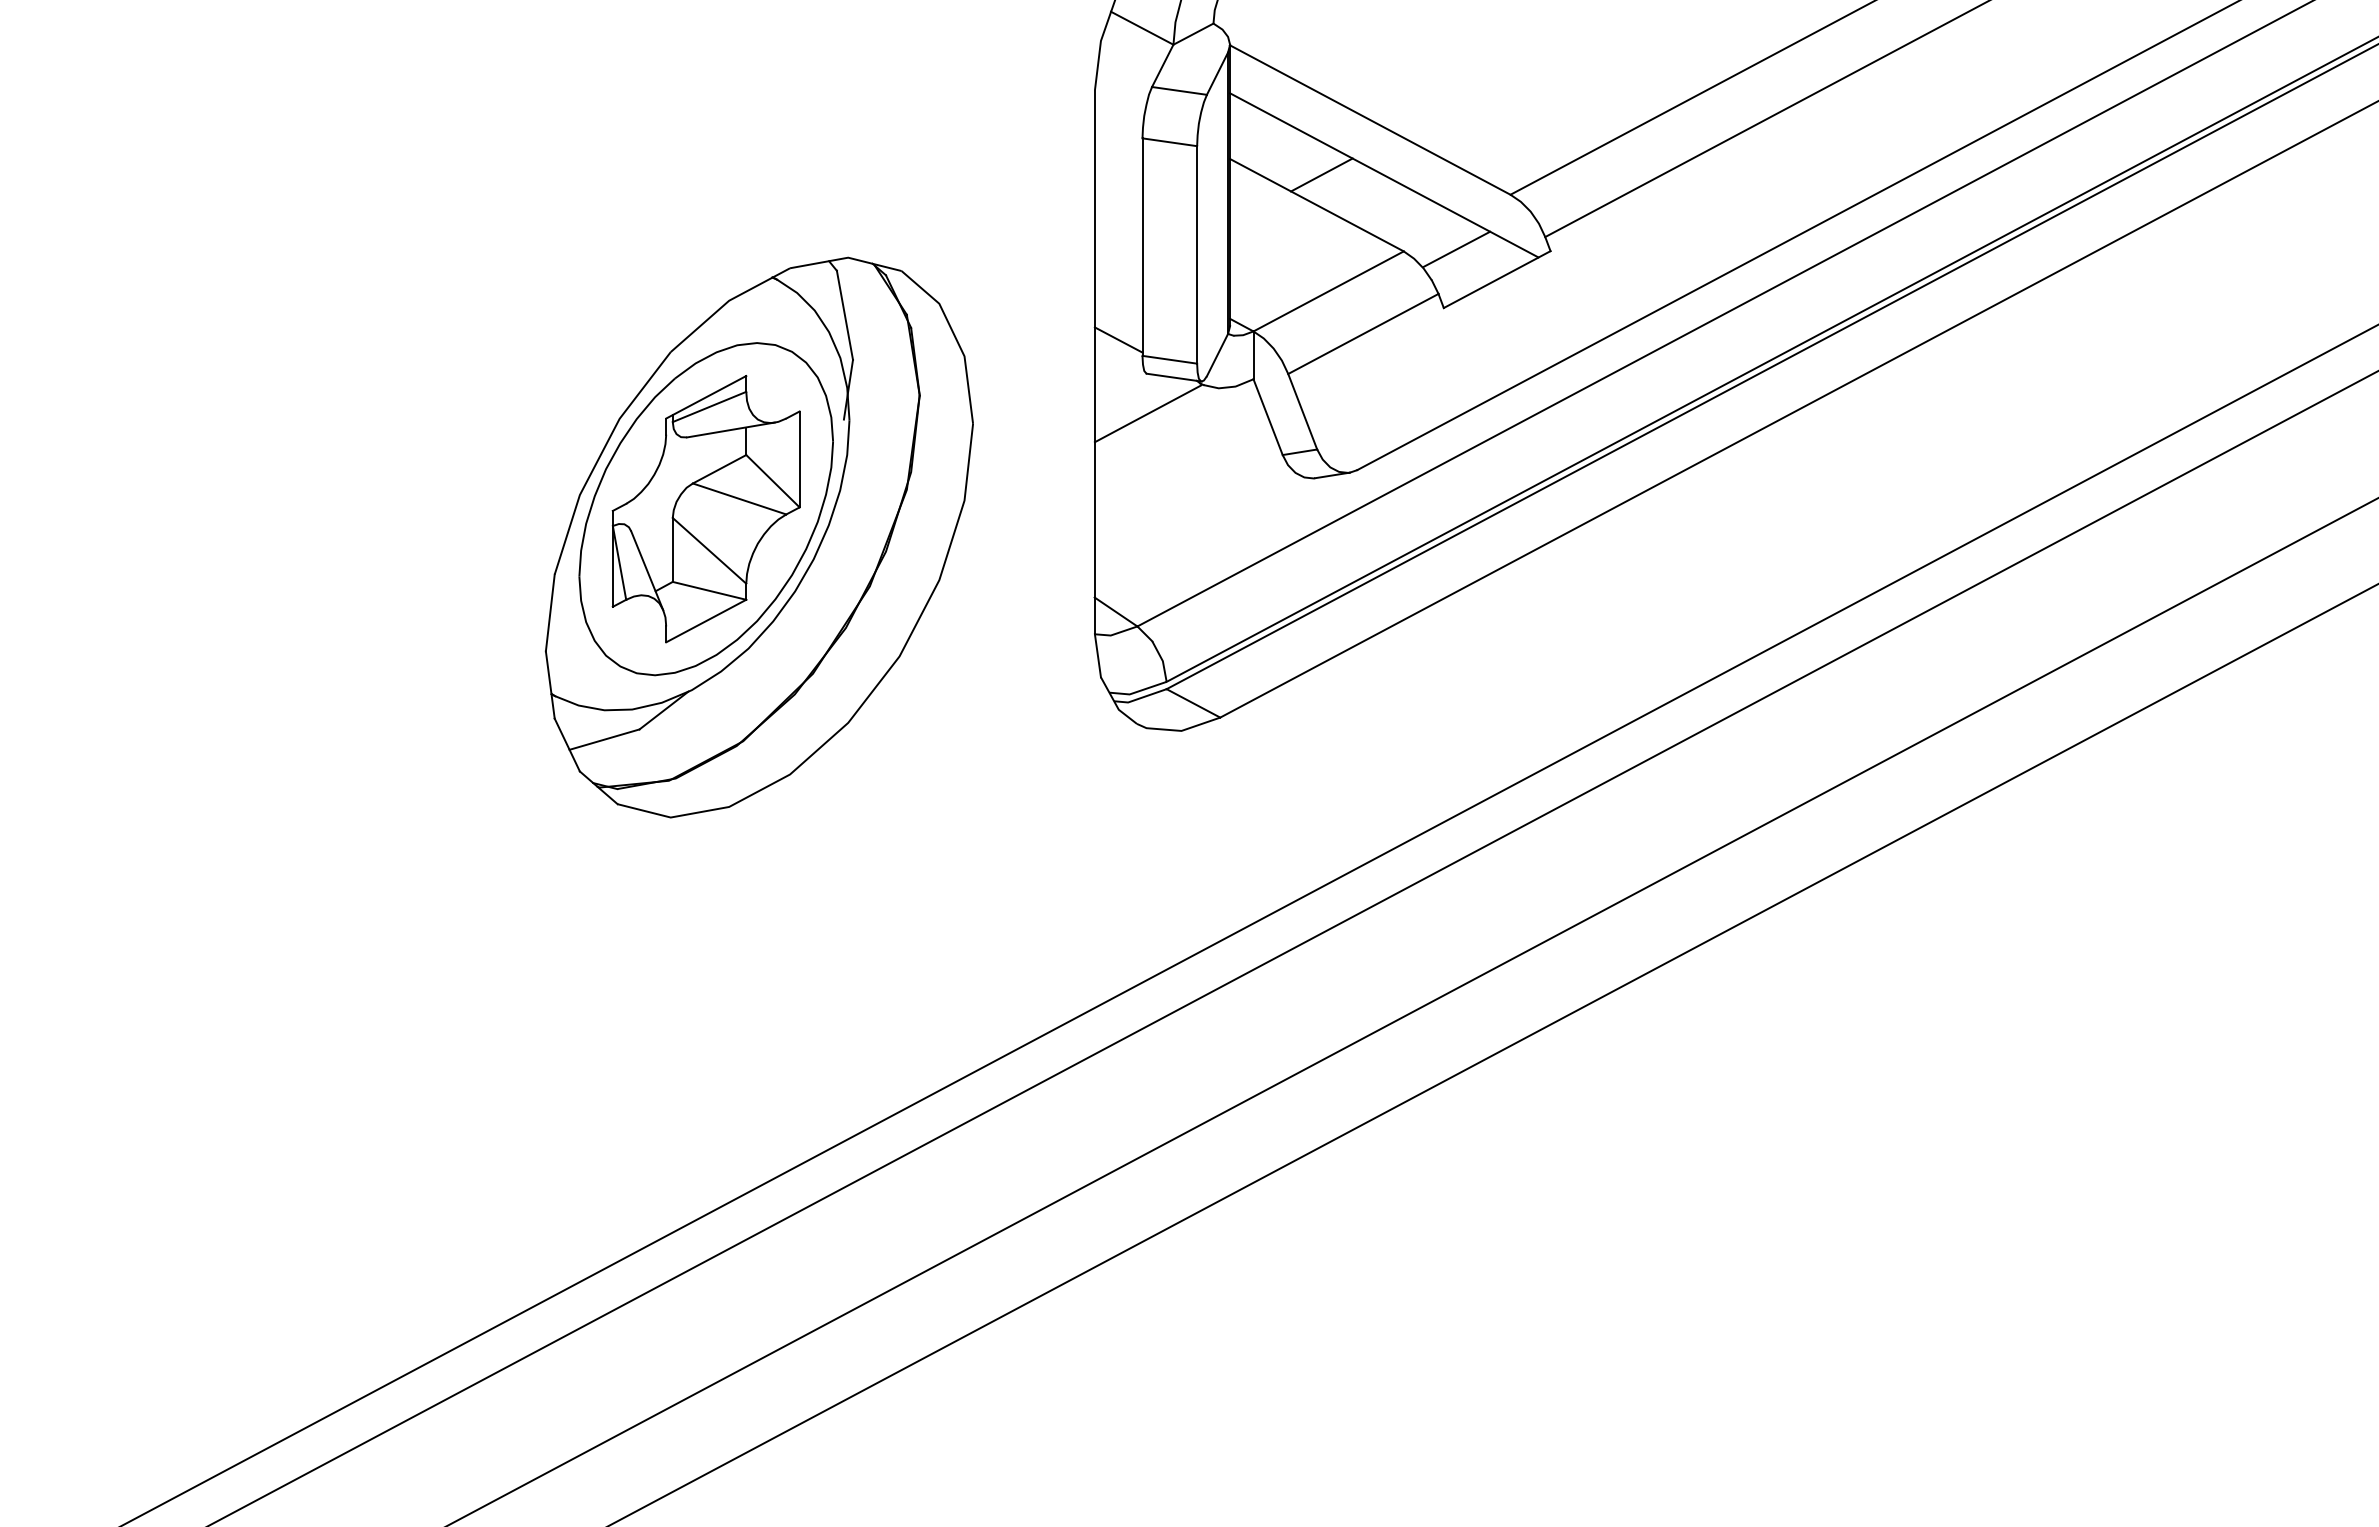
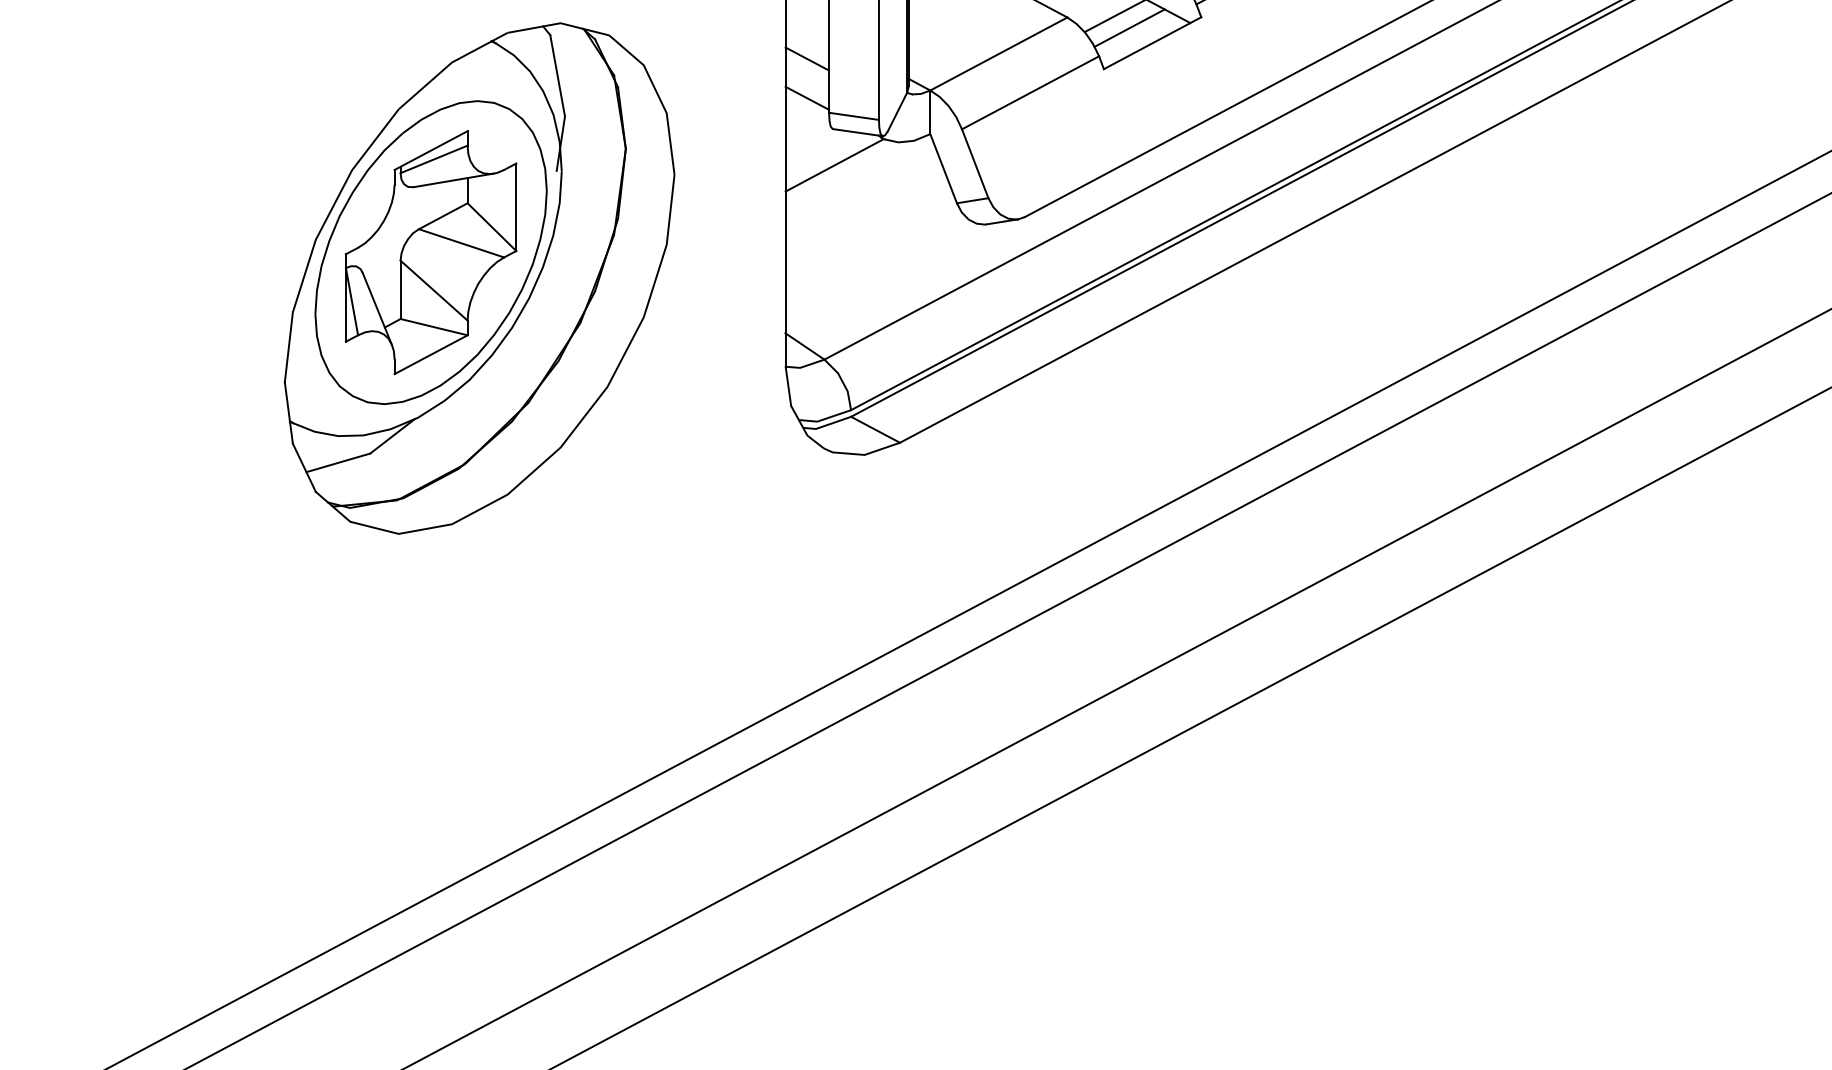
line: (1471, 262) -> (1129, 27), added
line: (1118, 296) -> (807, 58), added

